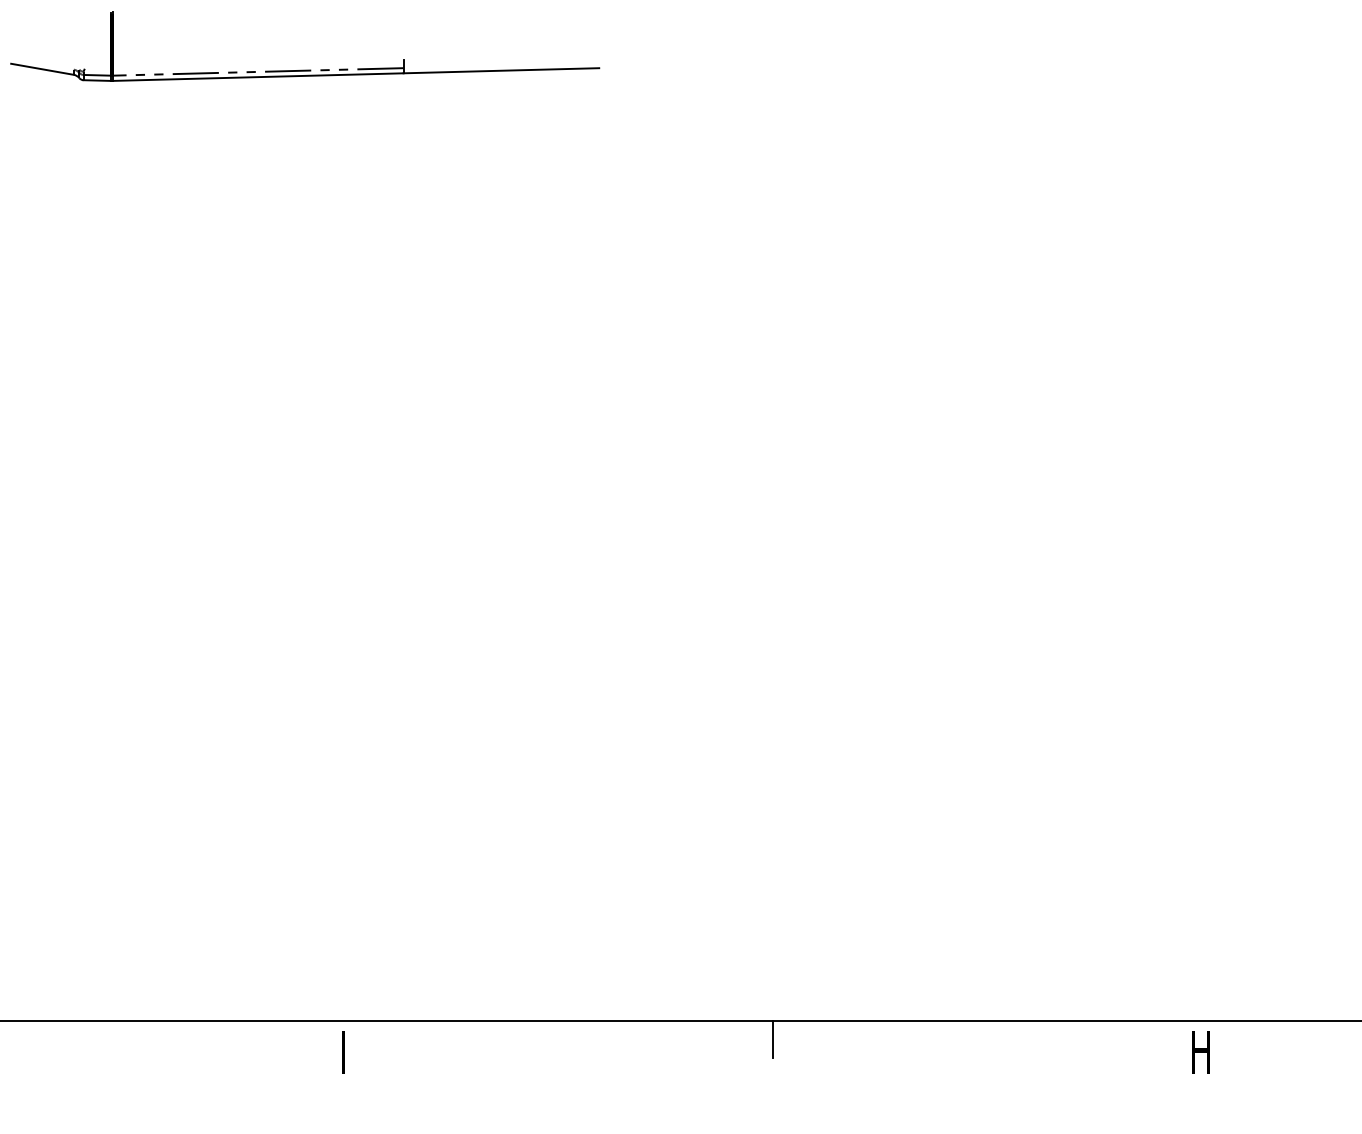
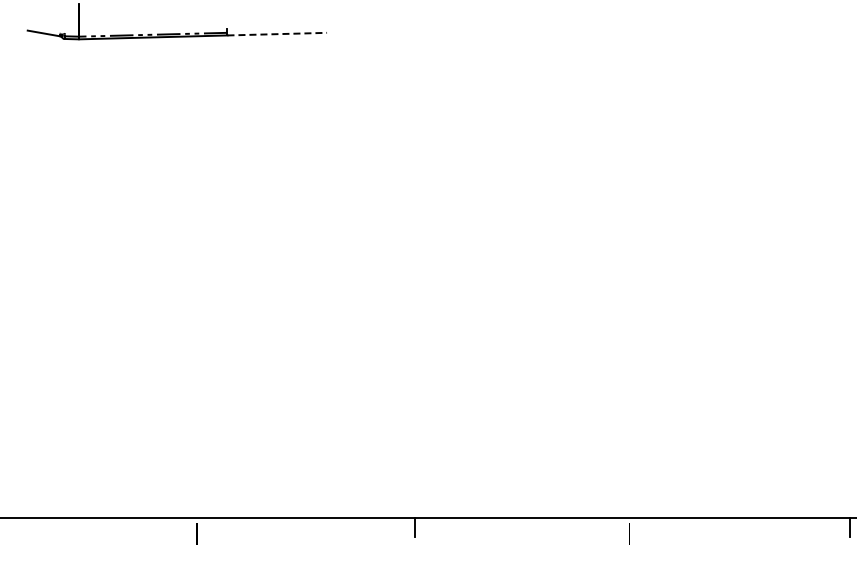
line: (501, 71) -> (277, 34), solid -> dashed
text: (1201, 1051) -> (633, 533), H -> I

